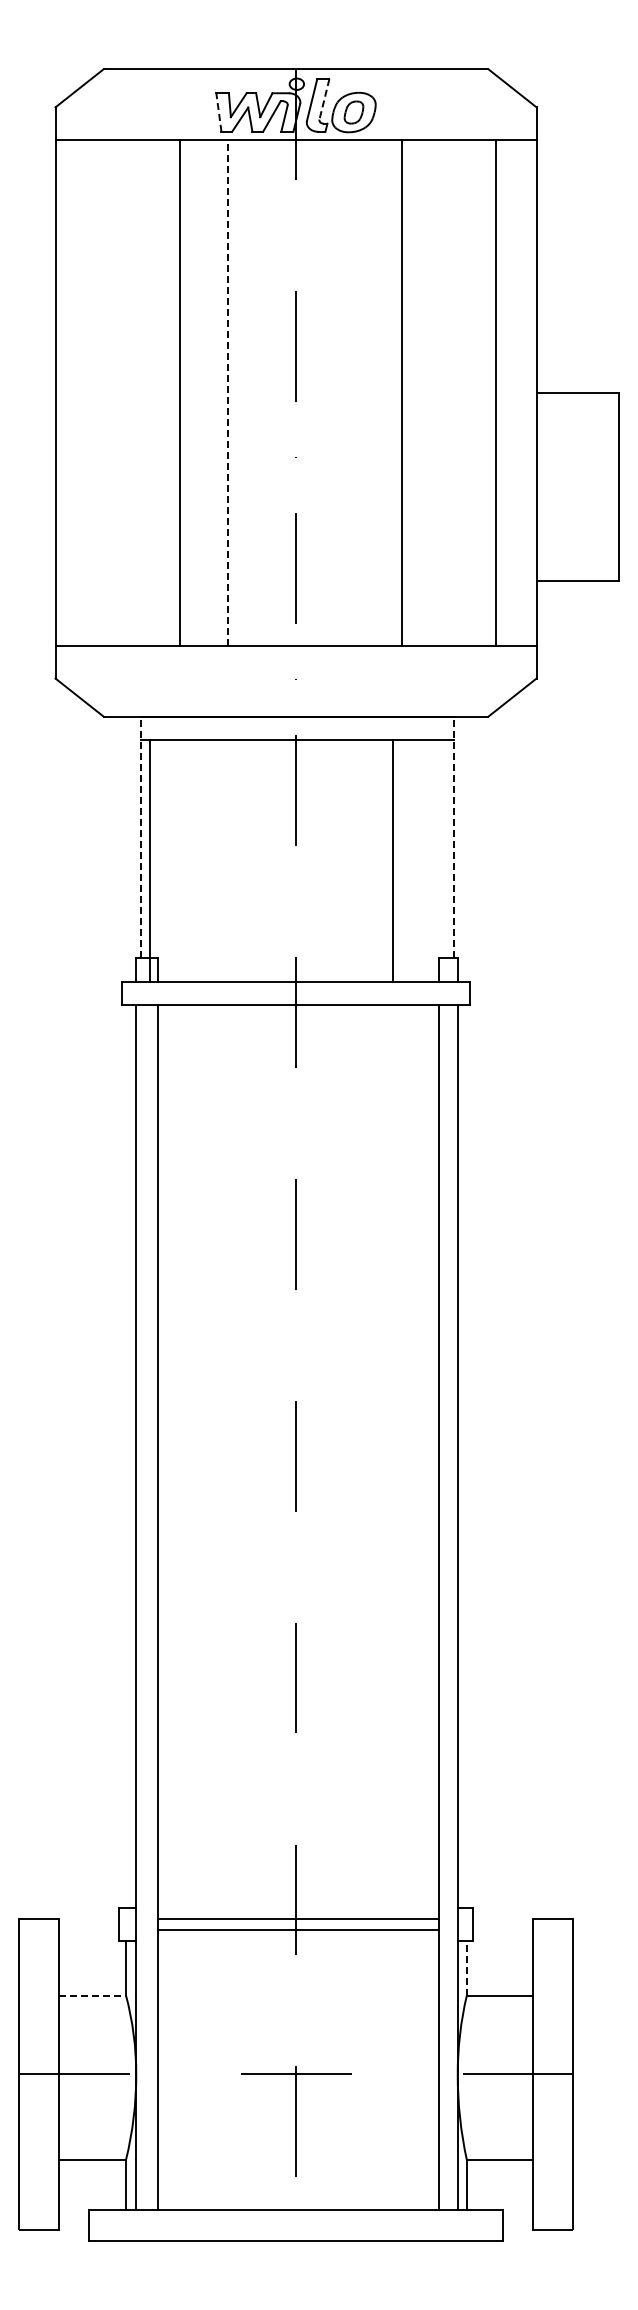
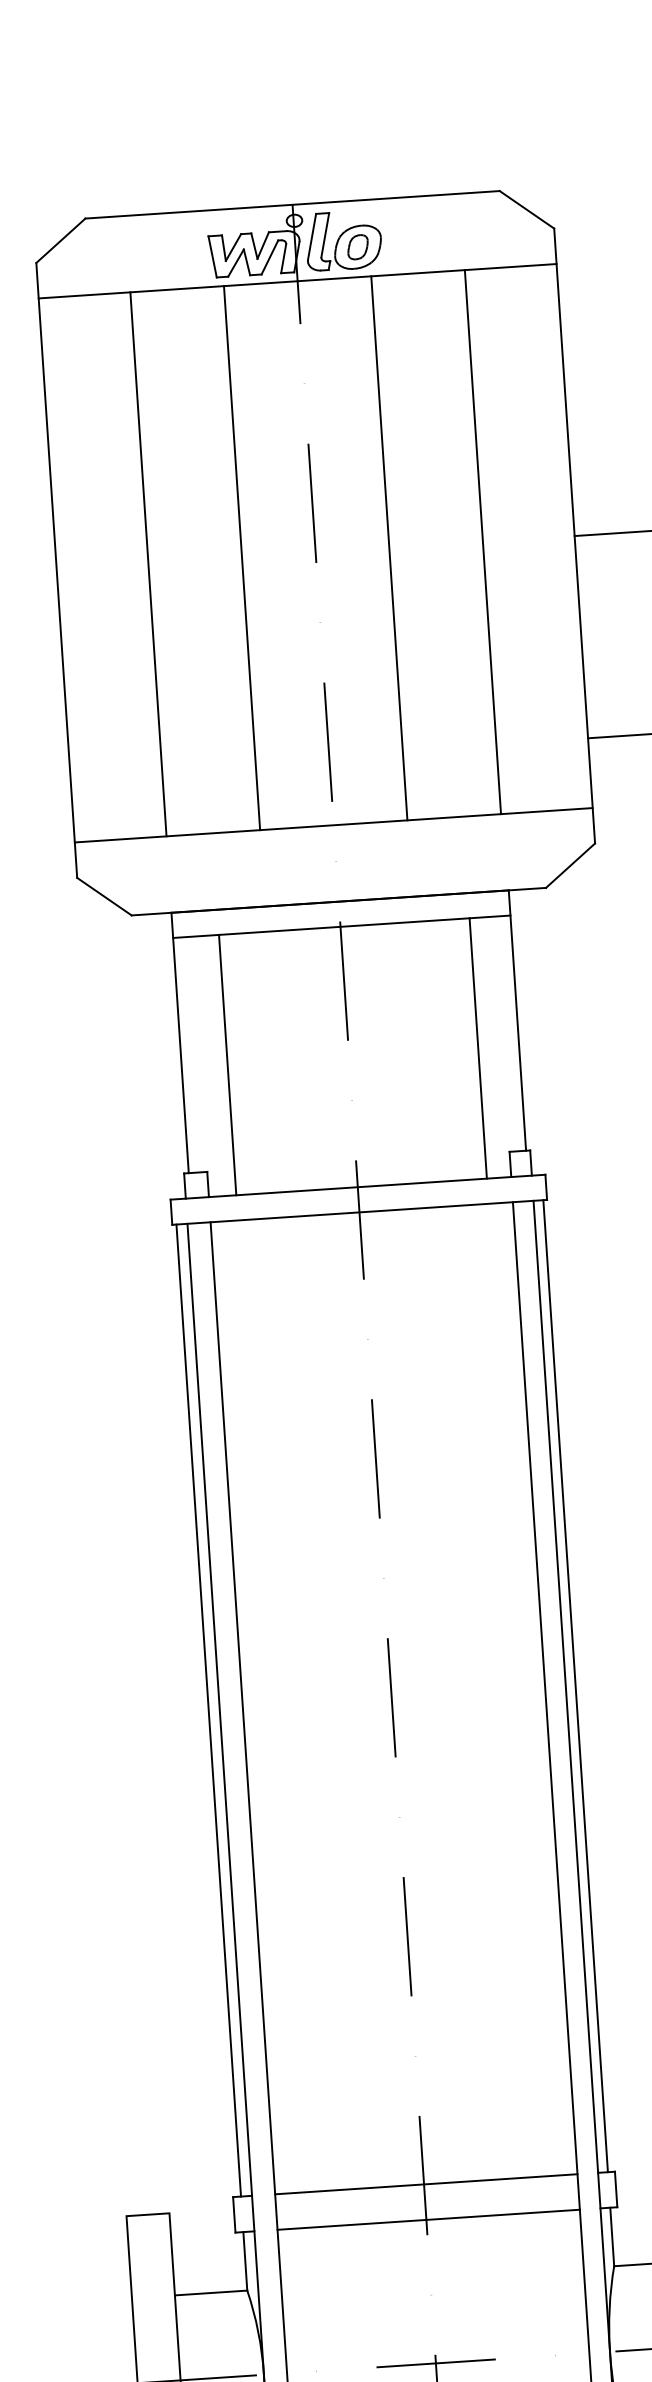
line: (324, 99) -> (325, 235), dashed -> solid
line: (218, 112) -> (212, 256), dashed -> solid
line: (179, 392) -> (148, 563), moved
line: (227, 392) -> (241, 557), dashed -> solid
line: (402, 392) -> (389, 547), moved
line: (496, 392) -> (483, 541), moved
line: (140, 837) -> (180, 1042), dashed -> solid
line: (453, 837) -> (516, 1020), dashed -> solid
line: (150, 860) -> (227, 1064), moved
line: (392, 860) -> (477, 1048), moved
line: (126, 1456) -> (209, 1710), added
line: (466, 1456) -> (575, 1685), added
line: (297, 1919) -> (427, 2220), moved
line: (297, 1930) -> (425, 2184), moved
line: (466, 1967) -> (611, 2236), dashed -> solid
line: (92, 1995) -> (211, 2292), dashed -> solid

